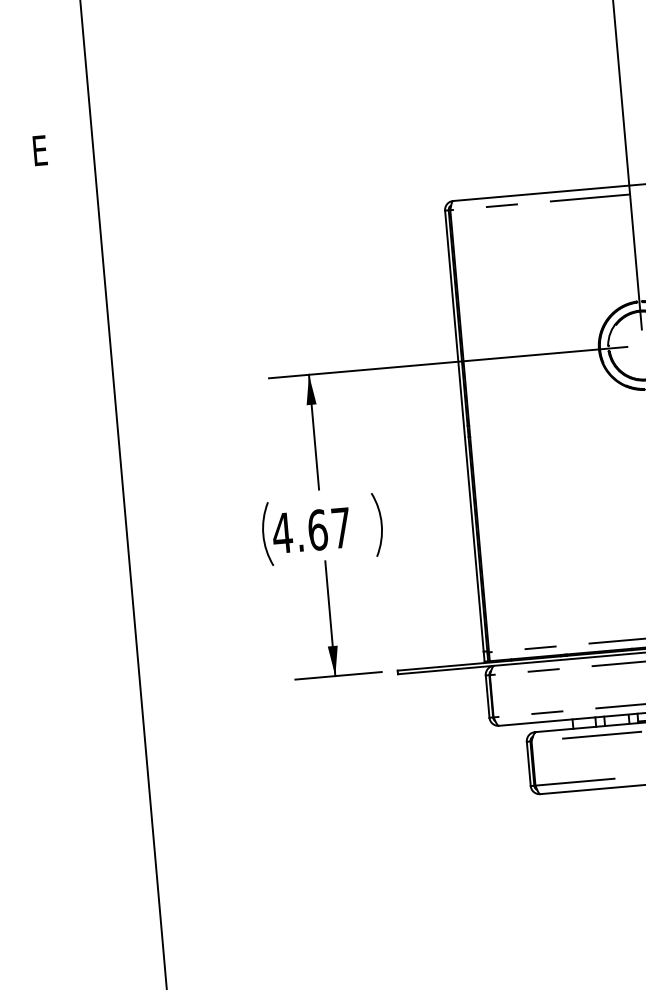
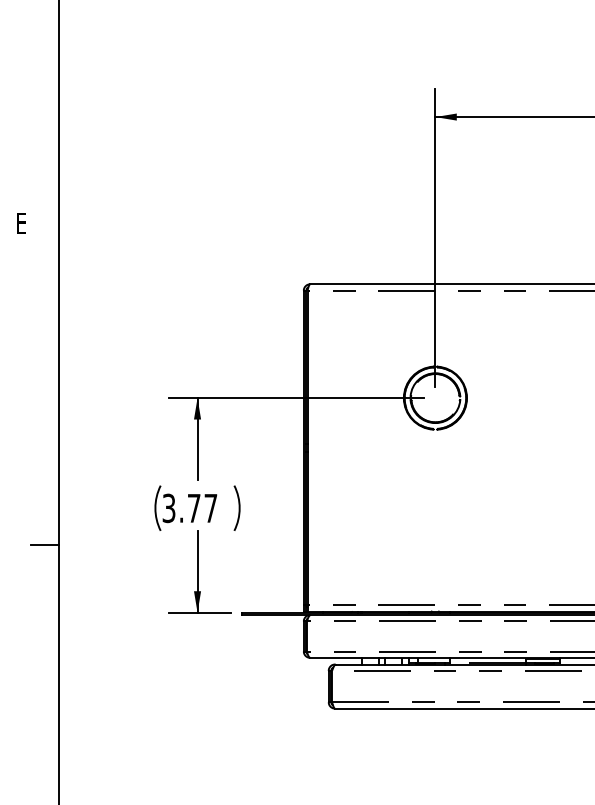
text: (300, 531) -> (181, 508), 4.67 -> 3.77
line: (111, 599) -> (44, 544), added

